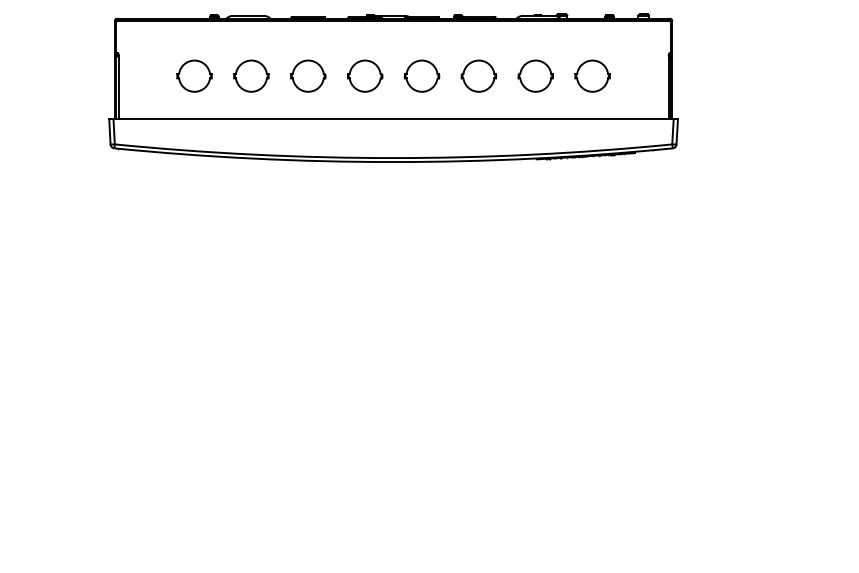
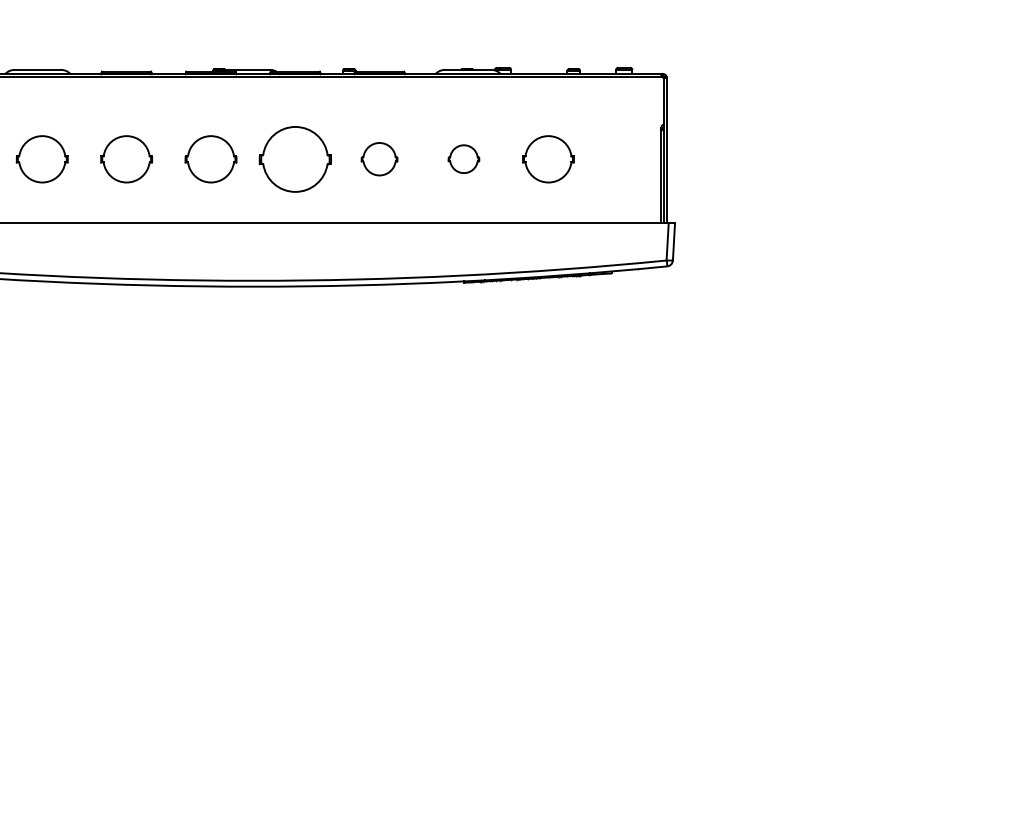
part: (421, 75) -> (294, 158), size x1.4
part: (478, 75) -> (379, 158), size x0.7
part: (535, 75) -> (463, 158), size x0.6

